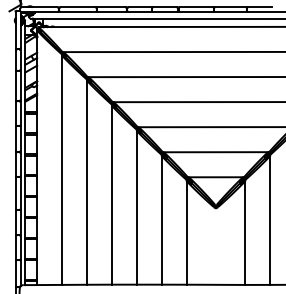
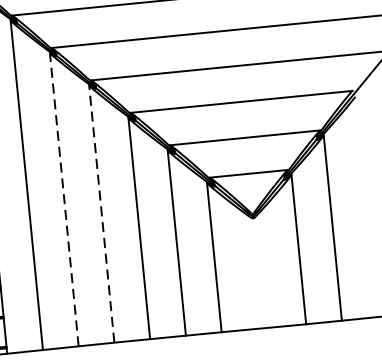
line: (86, 182) -> (63, 199), solid -> dashed
line: (111, 195) -> (101, 214), solid -> dashed

